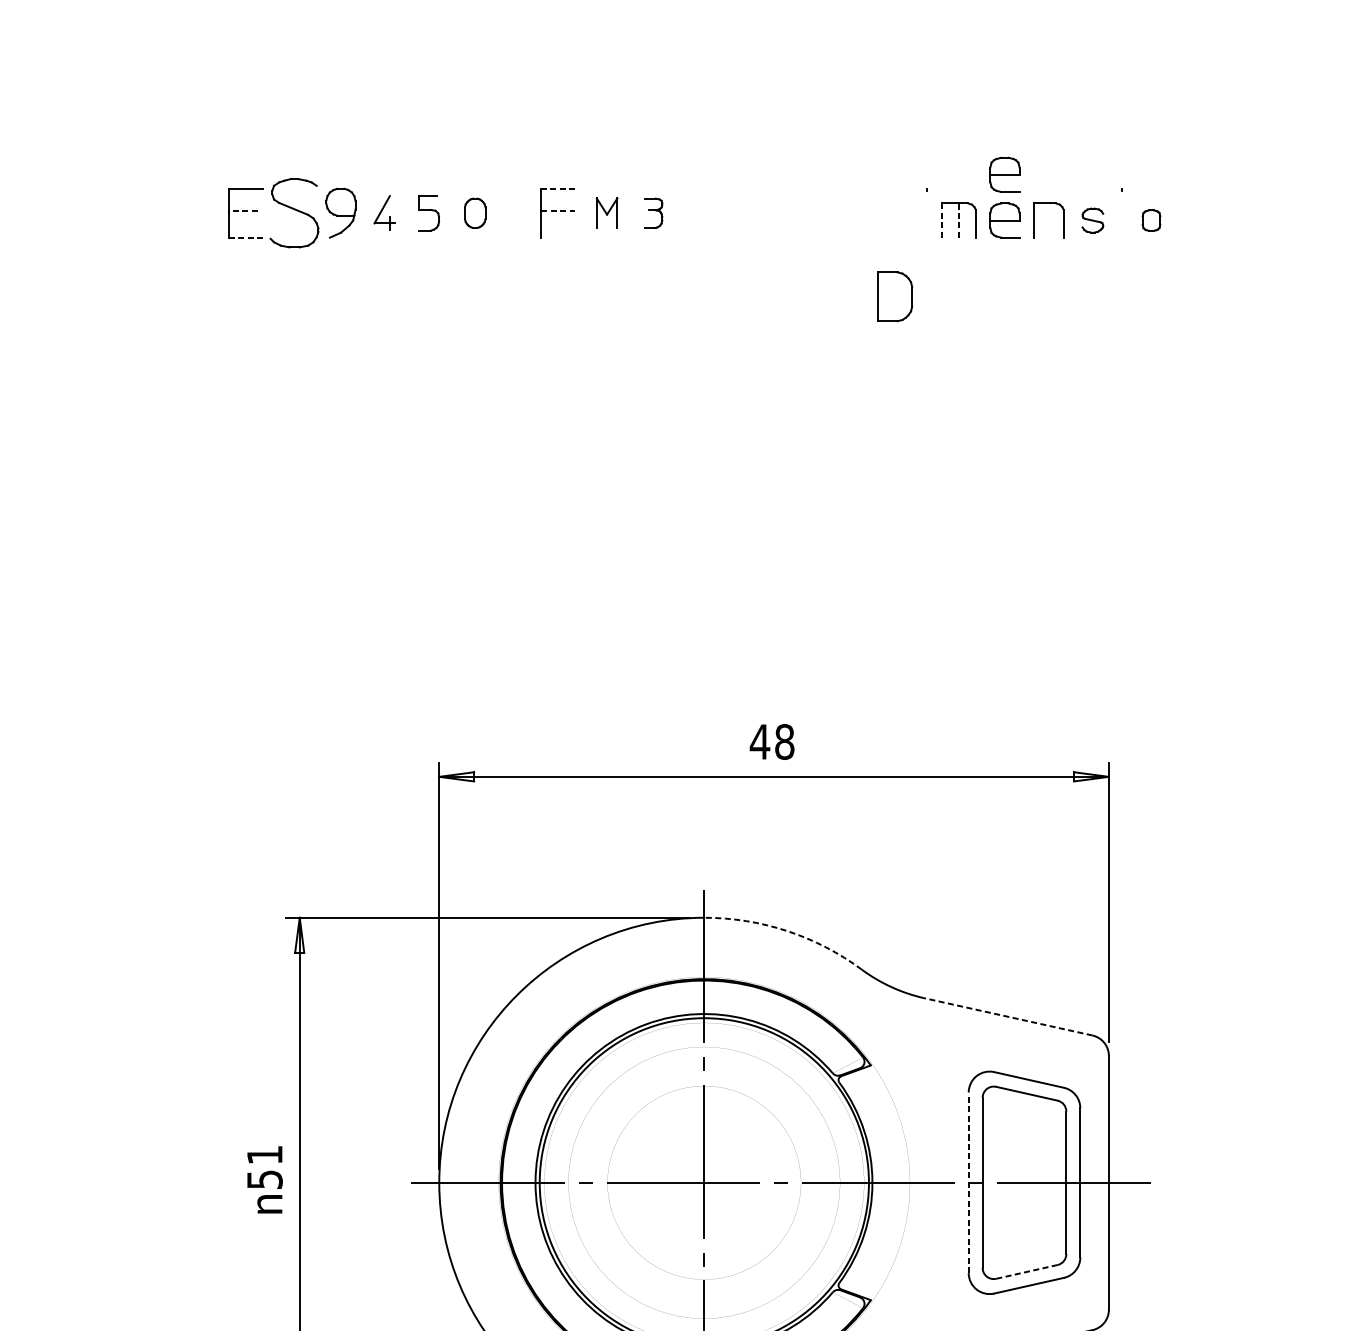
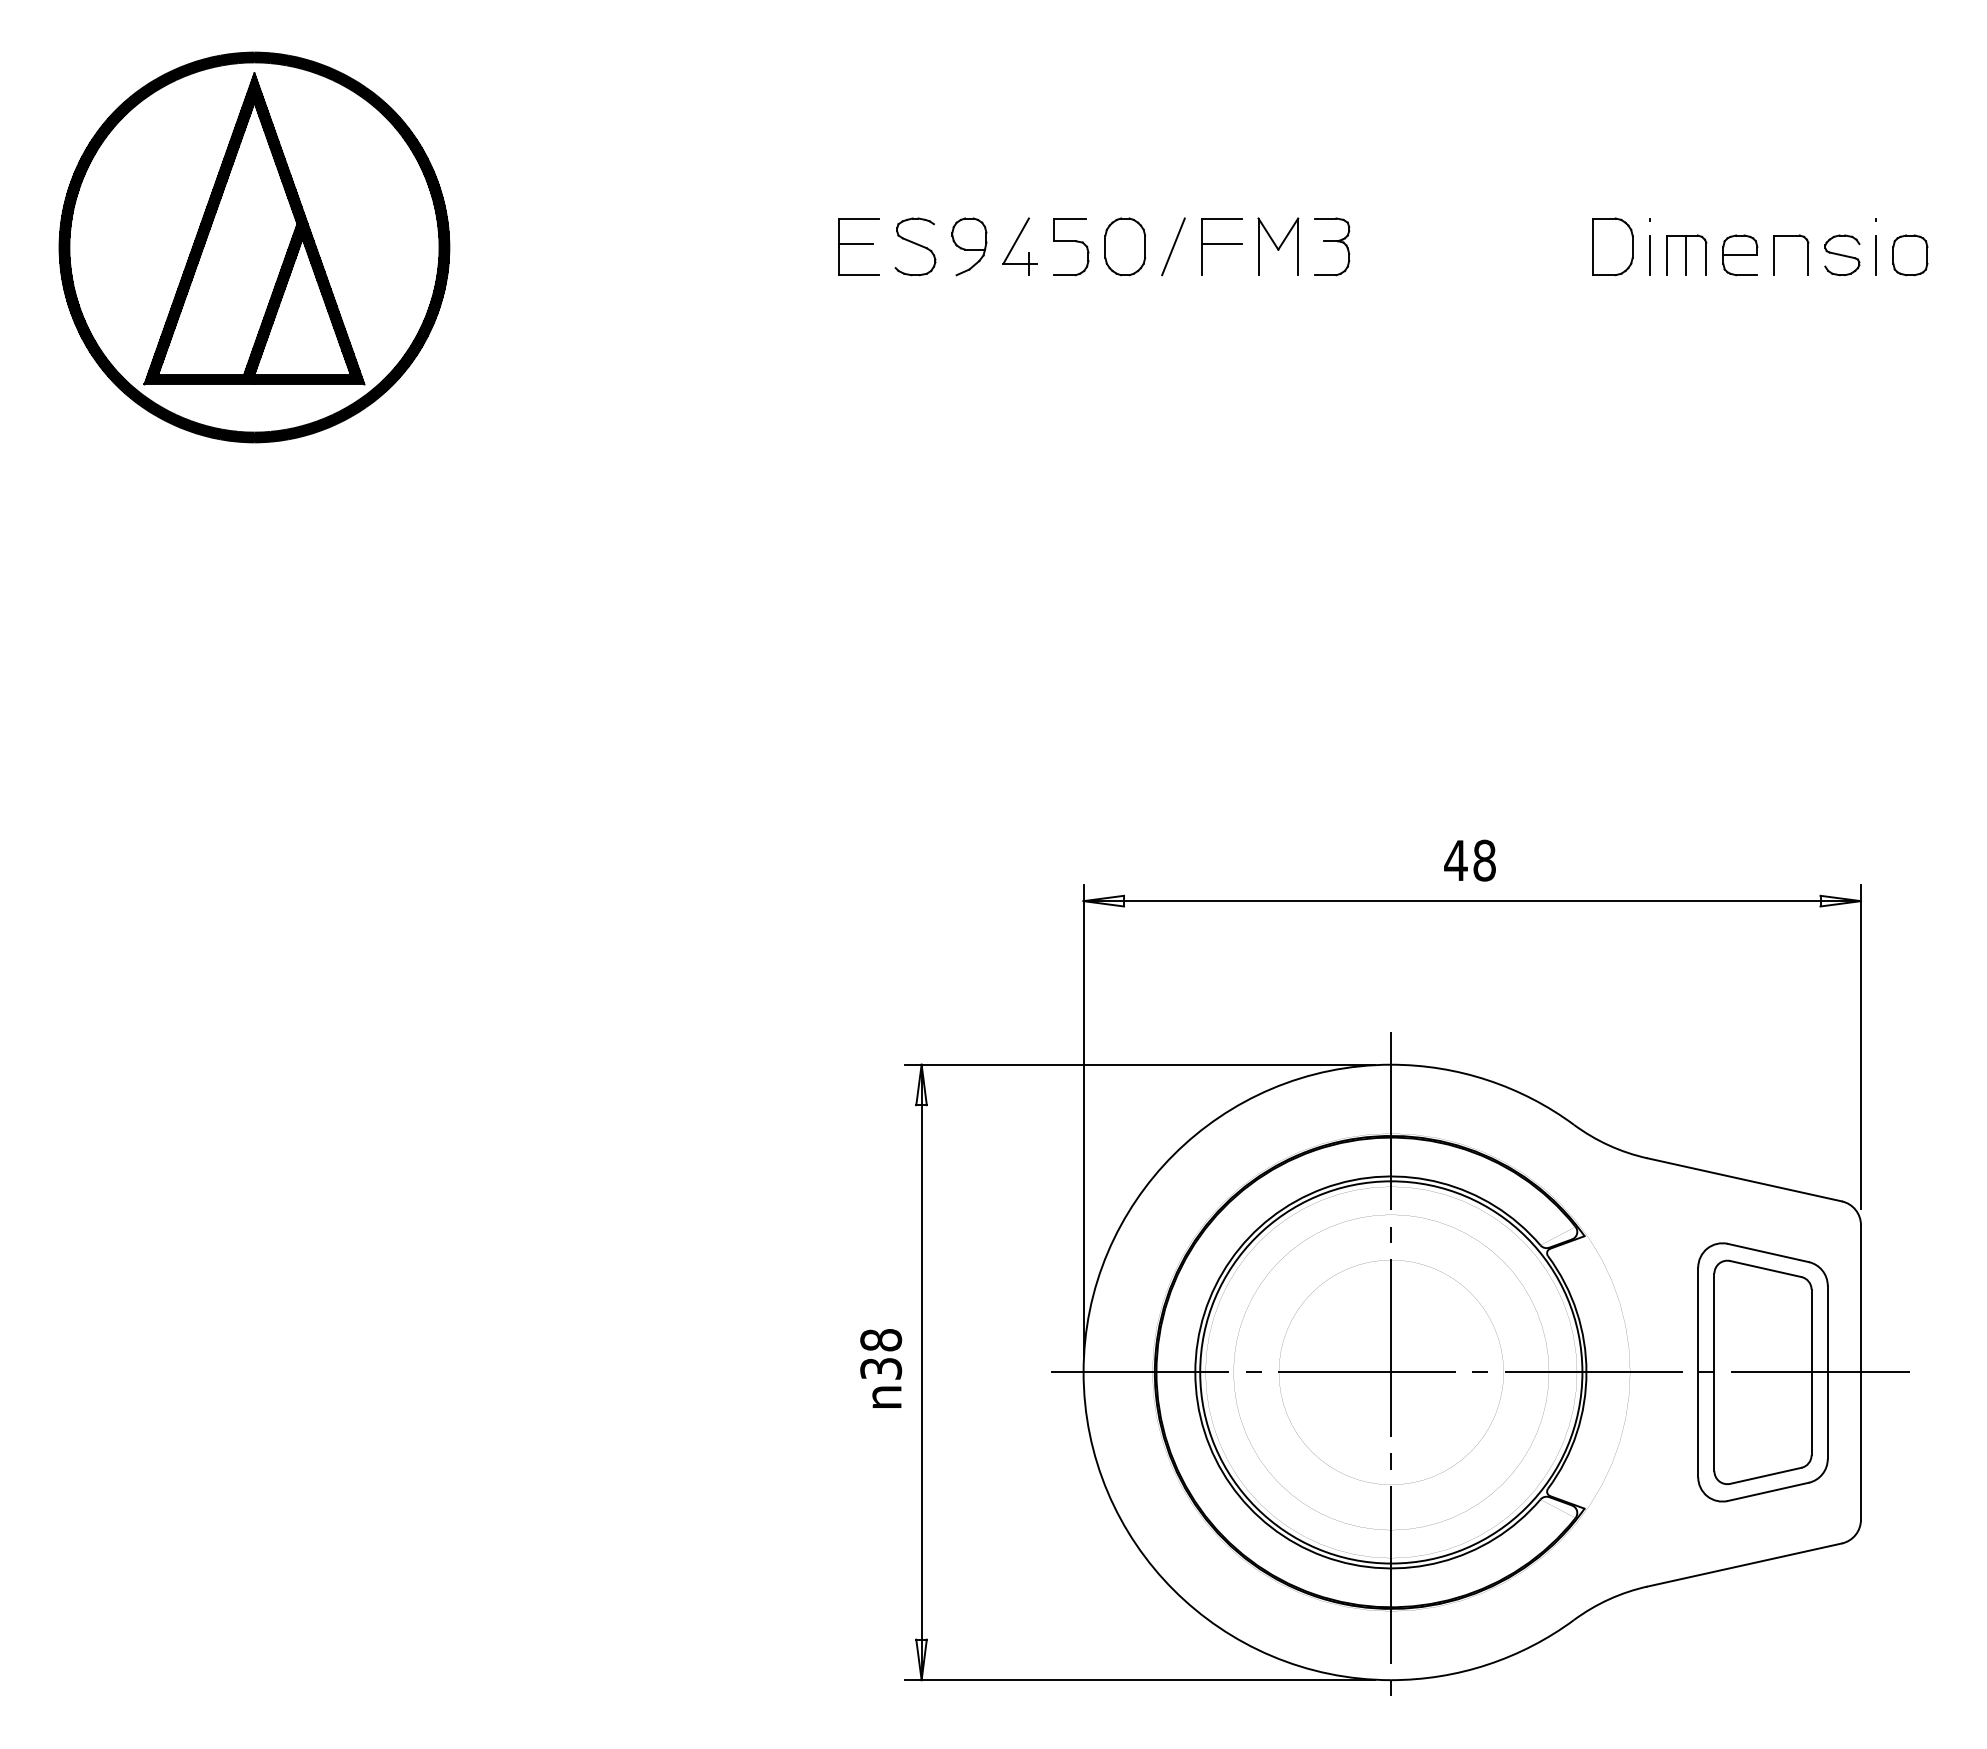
part: (1005, 175) -> (1740, 202), removed
line: (558, 188) -> (1221, 218), dashed -> solid
line: (242, 211) -> (855, 244), dashed -> solid
line: (558, 211) -> (1221, 244), dashed -> solid
part: (294, 212) -> (915, 246), size x0.71
part: (384, 212) -> (1019, 246), size x1.43
part: (475, 212) -> (1125, 246), size x1.67
line: (516, 212) -> (1173, 246), added
part: (607, 212) -> (1278, 246), size x1.67
part: (653, 212) -> (1332, 246), size x1.67
part: (428, 213) -> (1071, 247), size x1.43
line: (926, 220) -> (1649, 255), added
line: (941, 220) -> (1666, 255), dashed -> solid
line: (958, 220) -> (1686, 255), dashed -> solid
part: (1092, 220) -> (1842, 255), size x1.43
line: (1122, 220) -> (1876, 255), added
part: (1151, 220) -> (1910, 255), size x1.67
line: (245, 237) -> (858, 275), dashed -> solid
part: (894, 296) -> (1612, 246), moved
arc: (787, 931) -> (1487, 1080), dashed -> solid
line: (1008, 1016) -> (1744, 1179), dashed -> solid
text: (265, 1167) -> (881, 1354), 51 -> 38
line: (968, 1182) -> (1698, 1372), dashed -> solid
line: (1026, 1271) -> (1765, 1475), dashed -> solid

